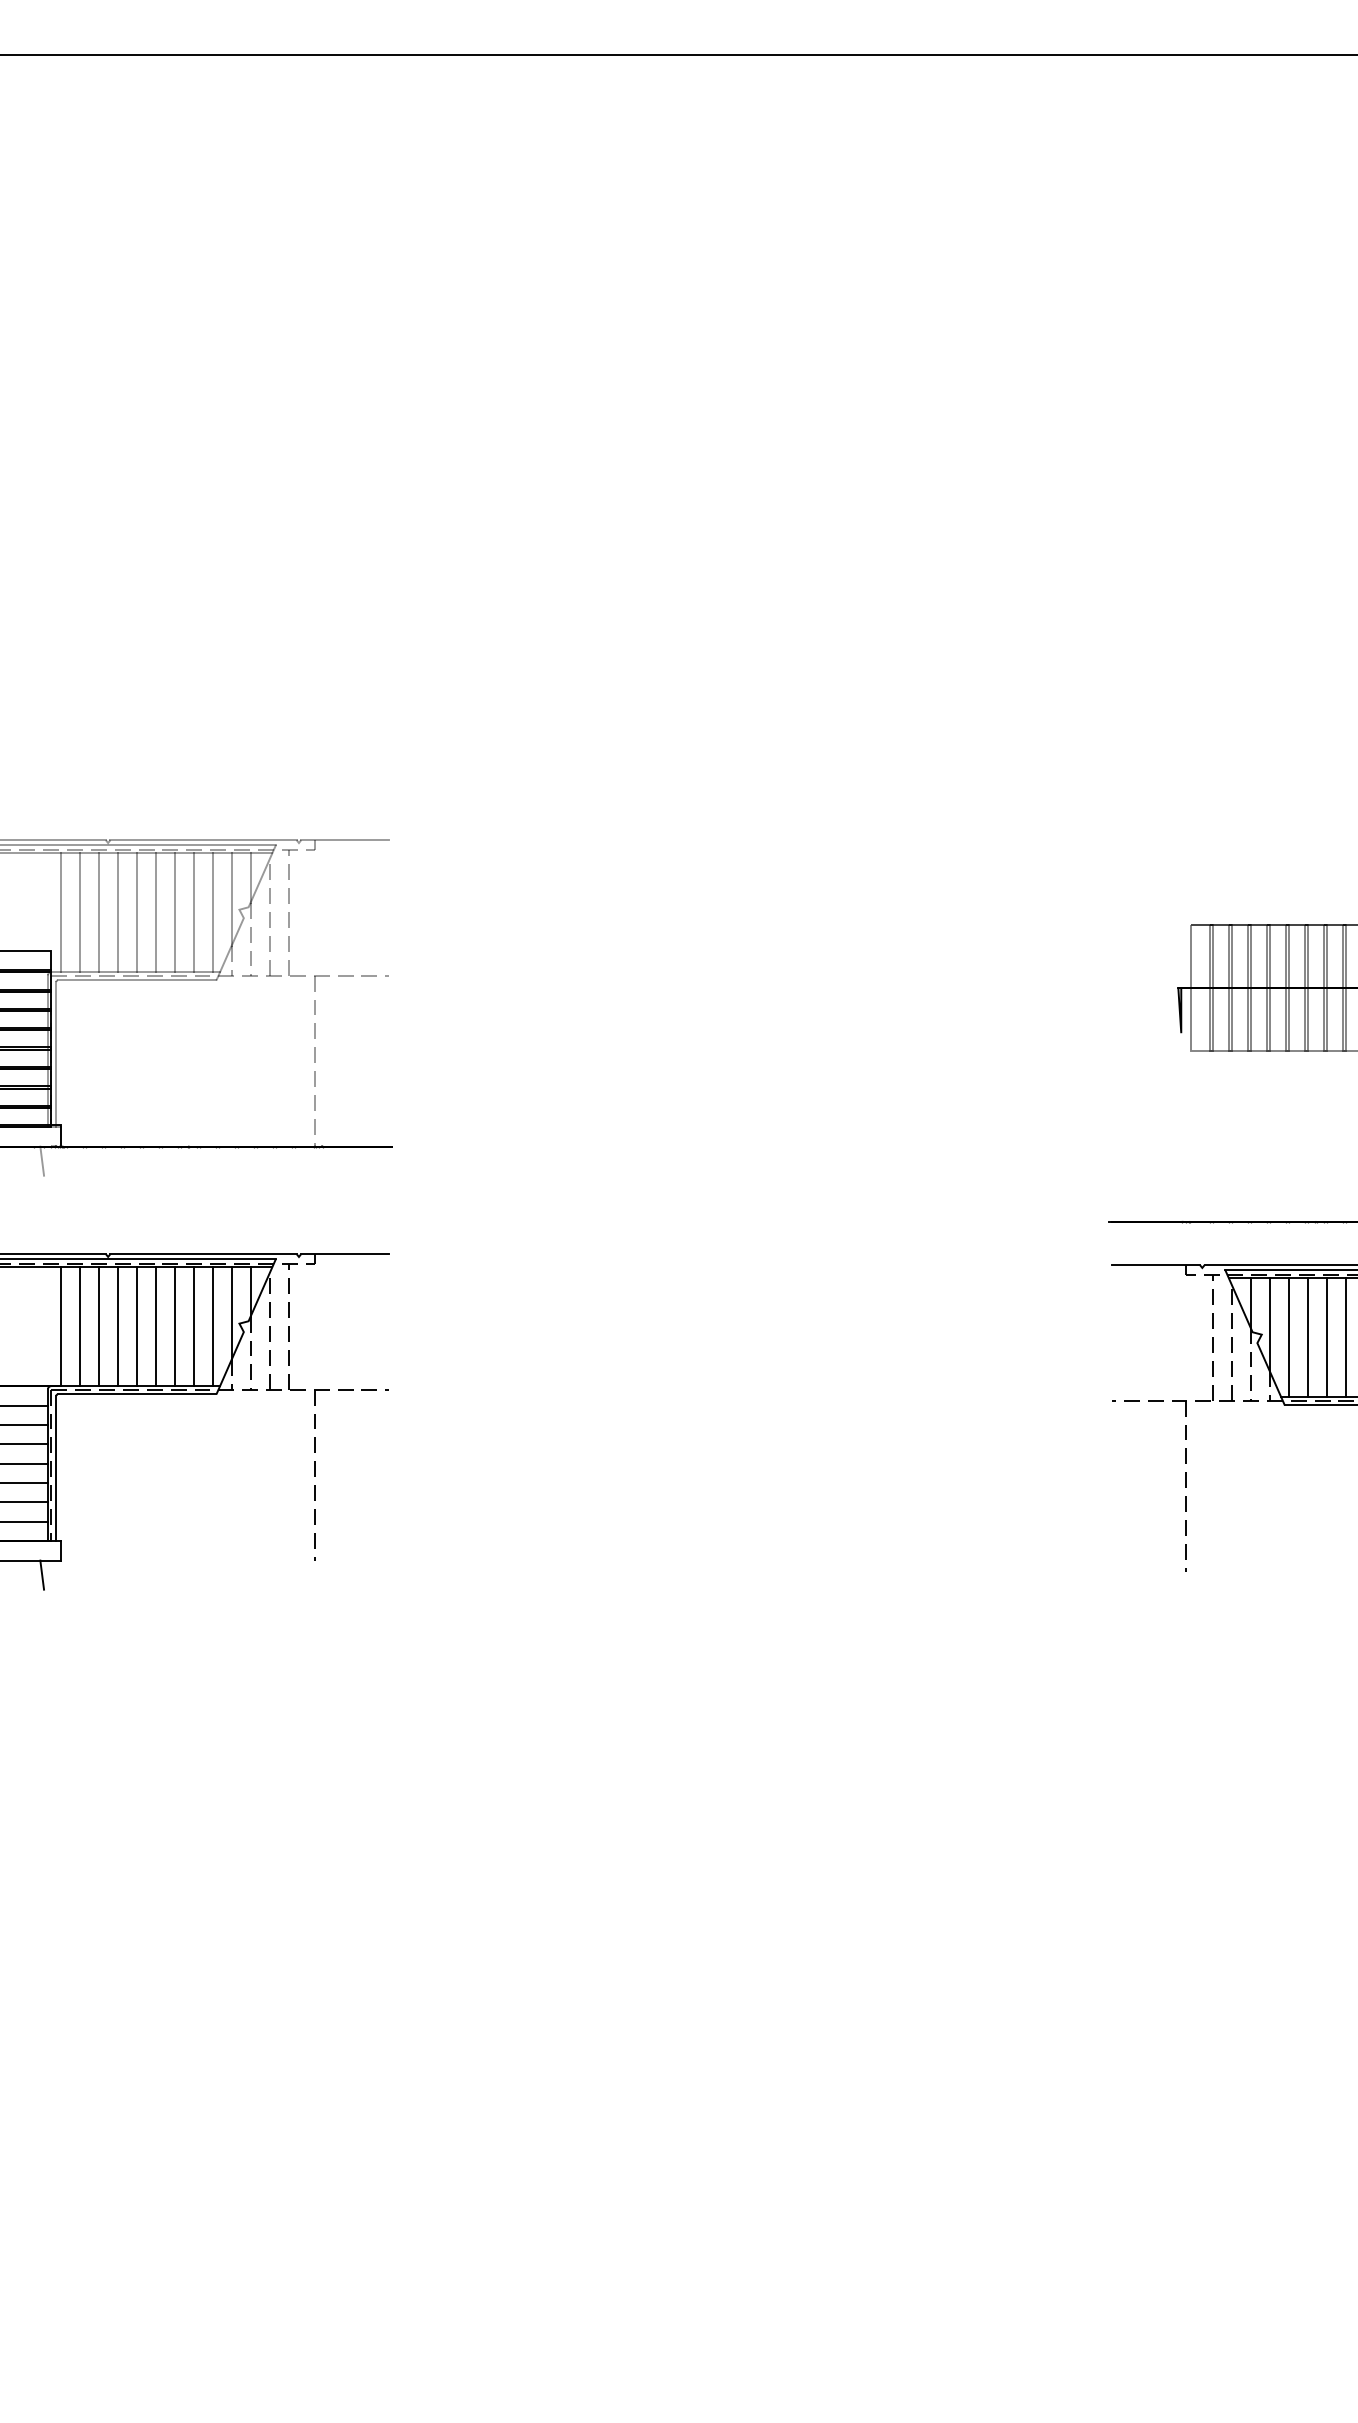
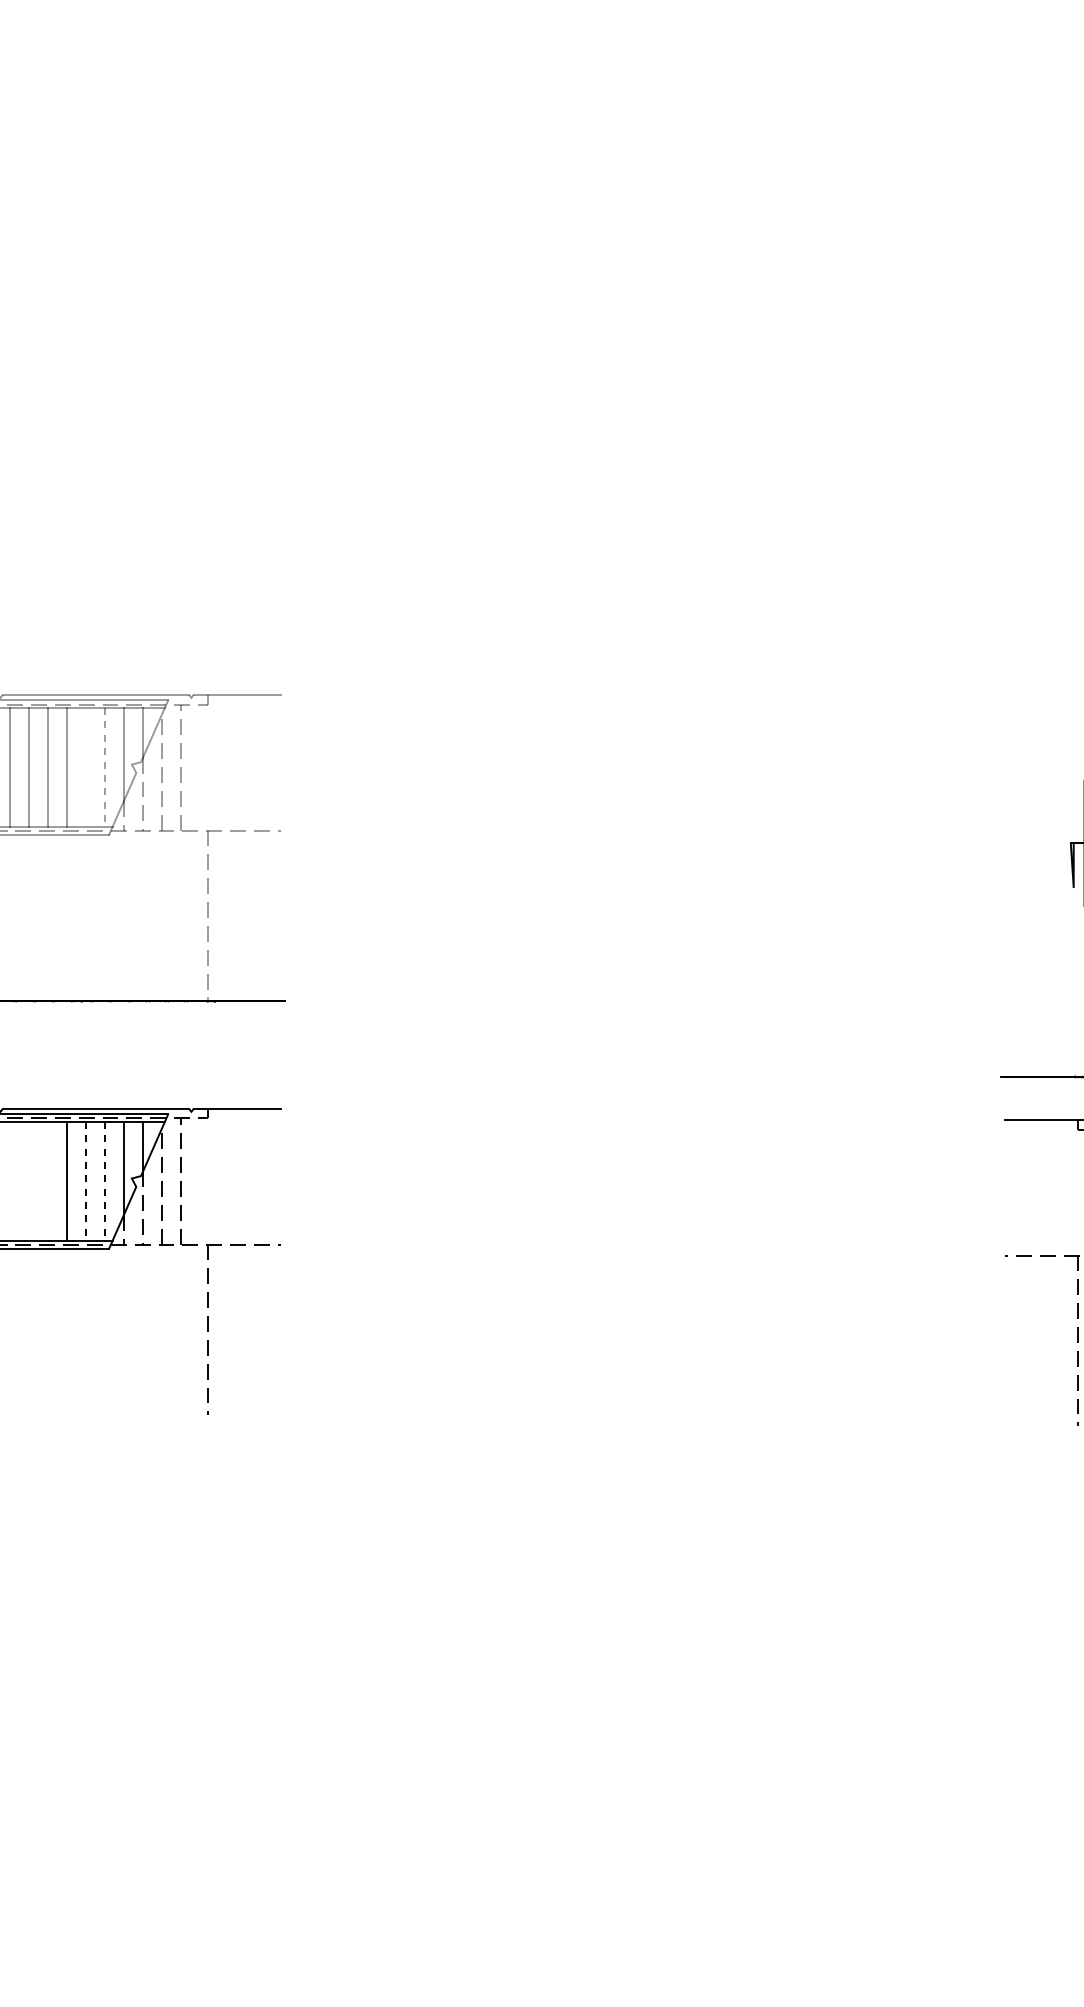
line: (193, 912) -> (85, 767), removed
line: (212, 913) -> (104, 768), solid -> dashed
line: (117, 1326) -> (9, 1181), removed
line: (136, 1326) -> (28, 1181), removed
line: (155, 1326) -> (47, 1181), removed
line: (193, 1326) -> (85, 1181), solid -> dashed
line: (212, 1326) -> (104, 1181), solid -> dashed

